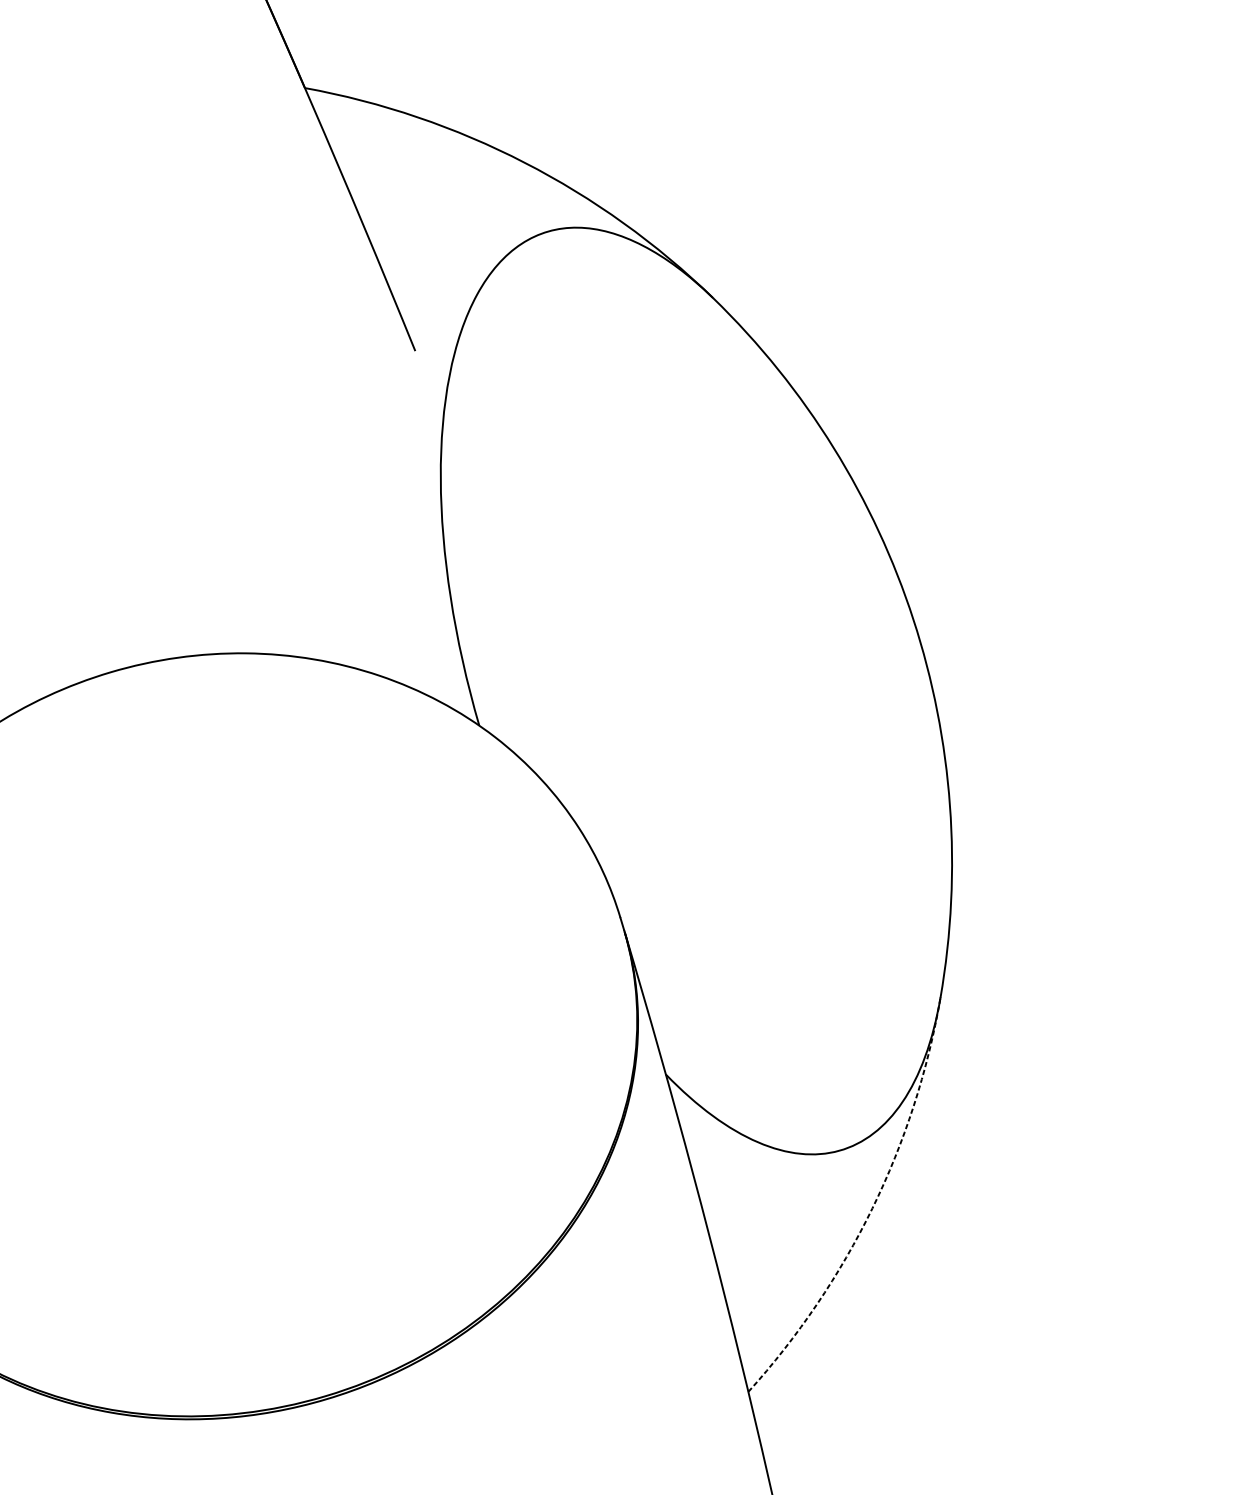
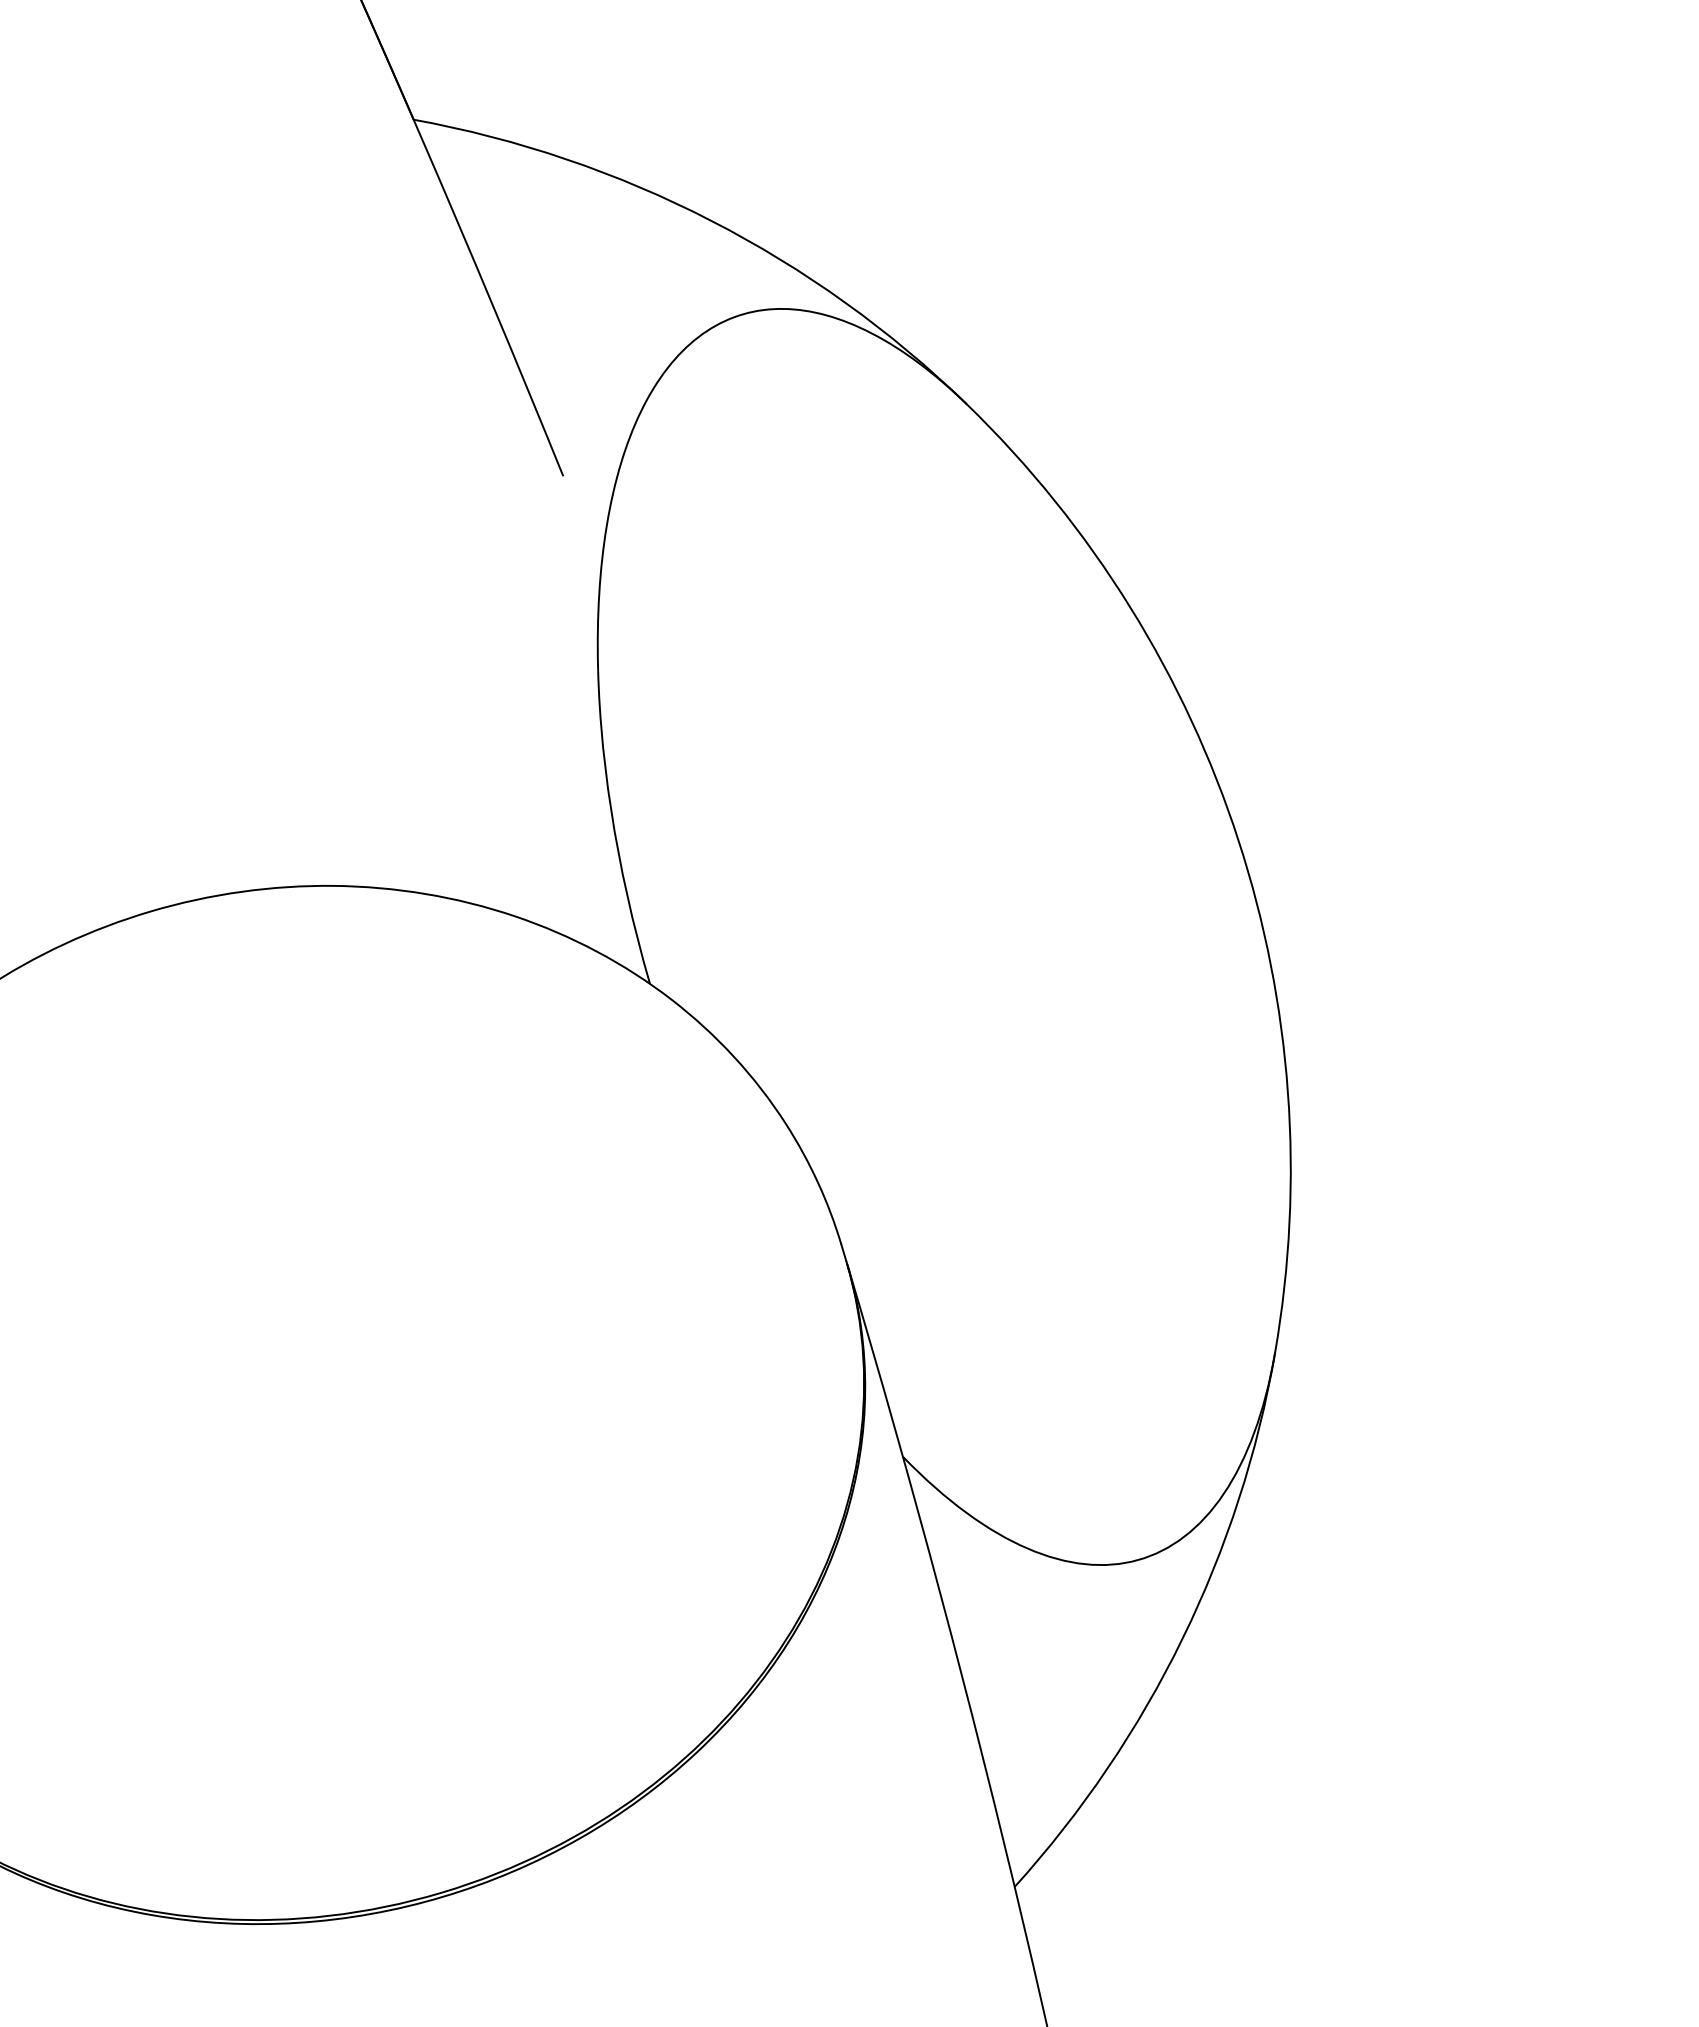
arc: (872, 1208) -> (1182, 1638), dashed -> solid

